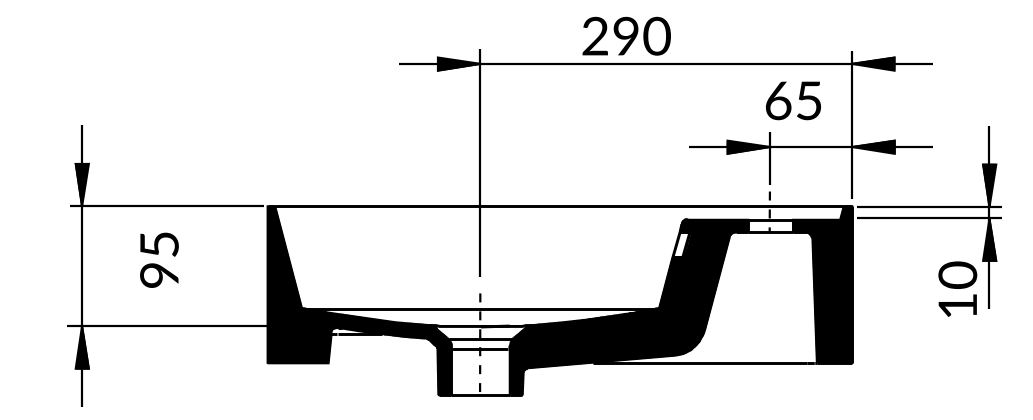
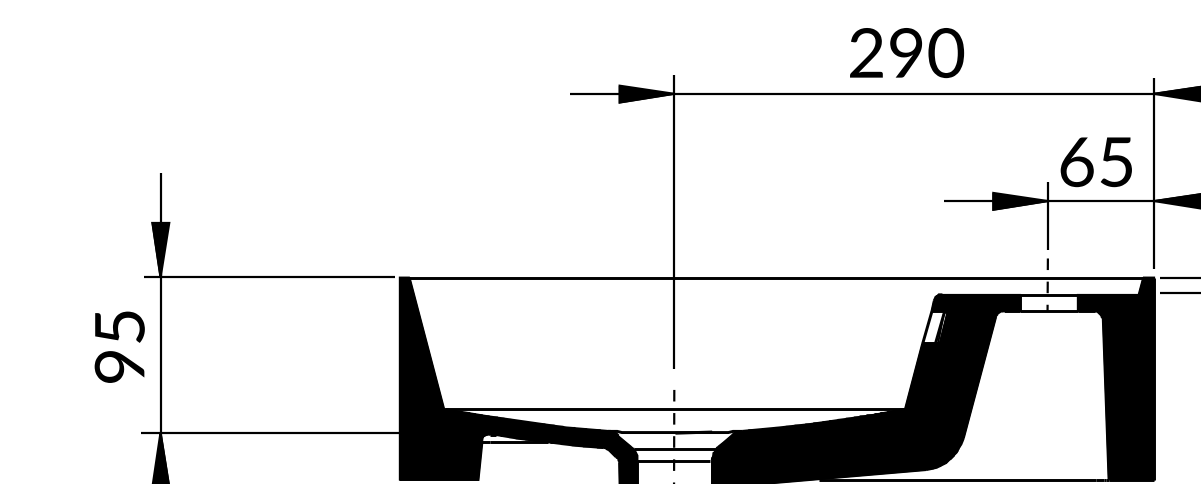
text: (626, 35) -> (906, 52), moved
text: (793, 100) -> (1096, 161), moved
text: (159, 259) -> (119, 346), moved

